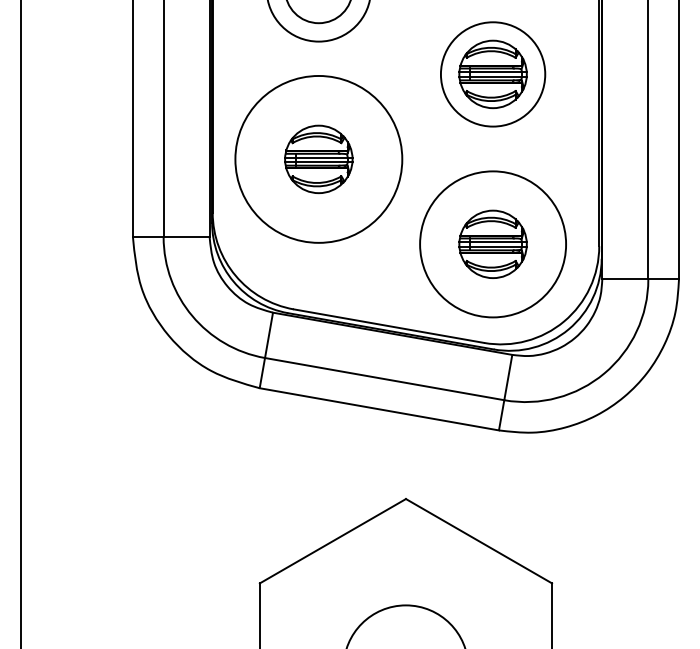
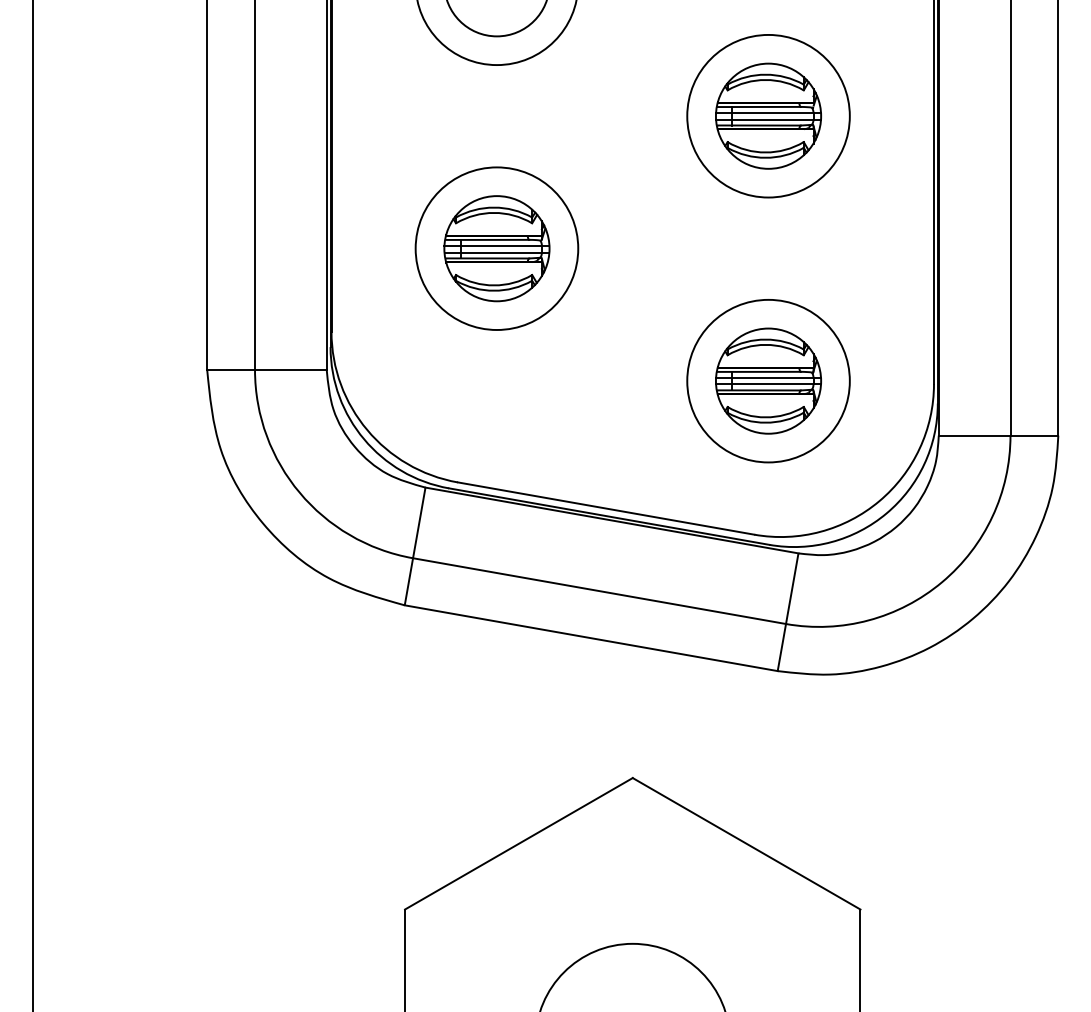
circle: (318, 159) -> (496, 248), size x0.62
circle: (492, 244) -> (767, 381), size x0.71

